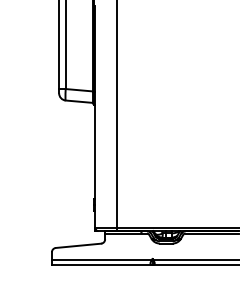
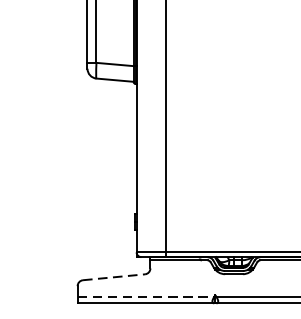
line: (78, 245) -> (113, 276), solid -> dashed
line: (101, 260) -> (145, 297), solid -> dashed

